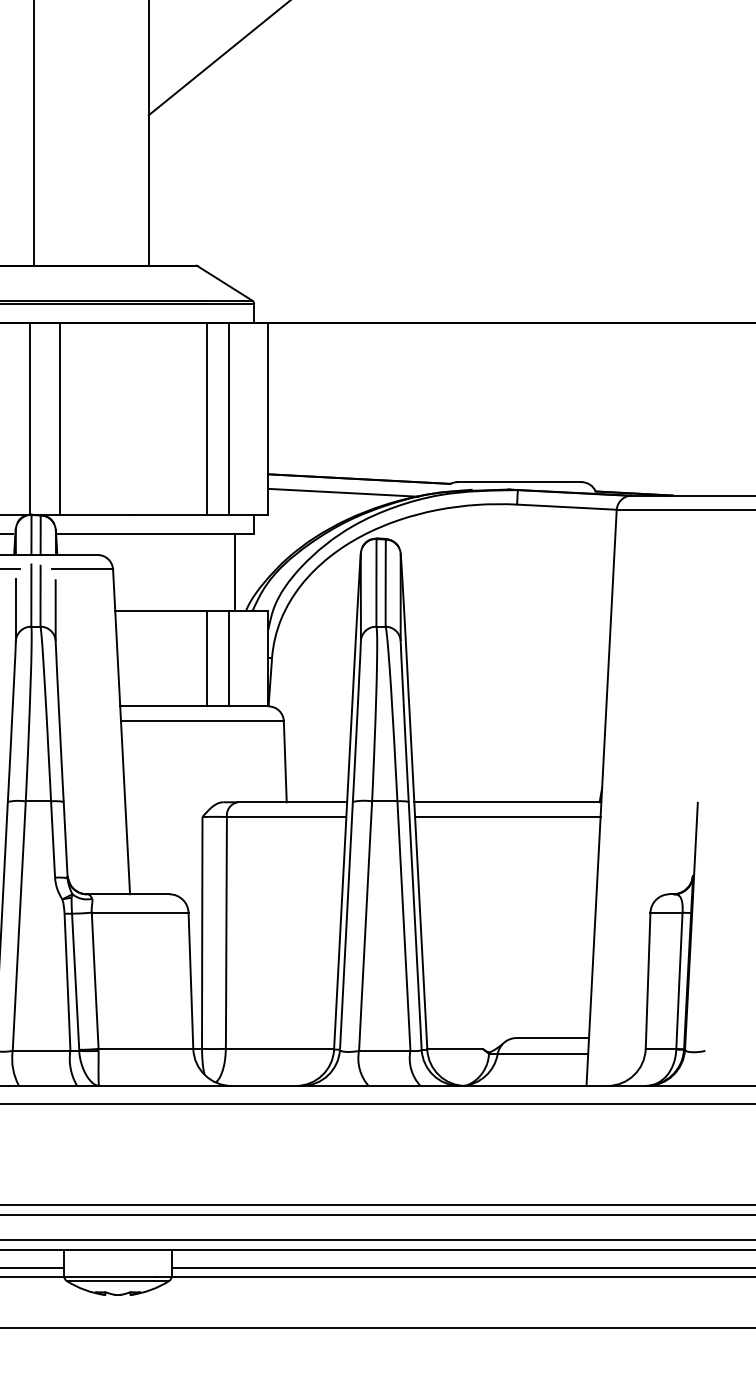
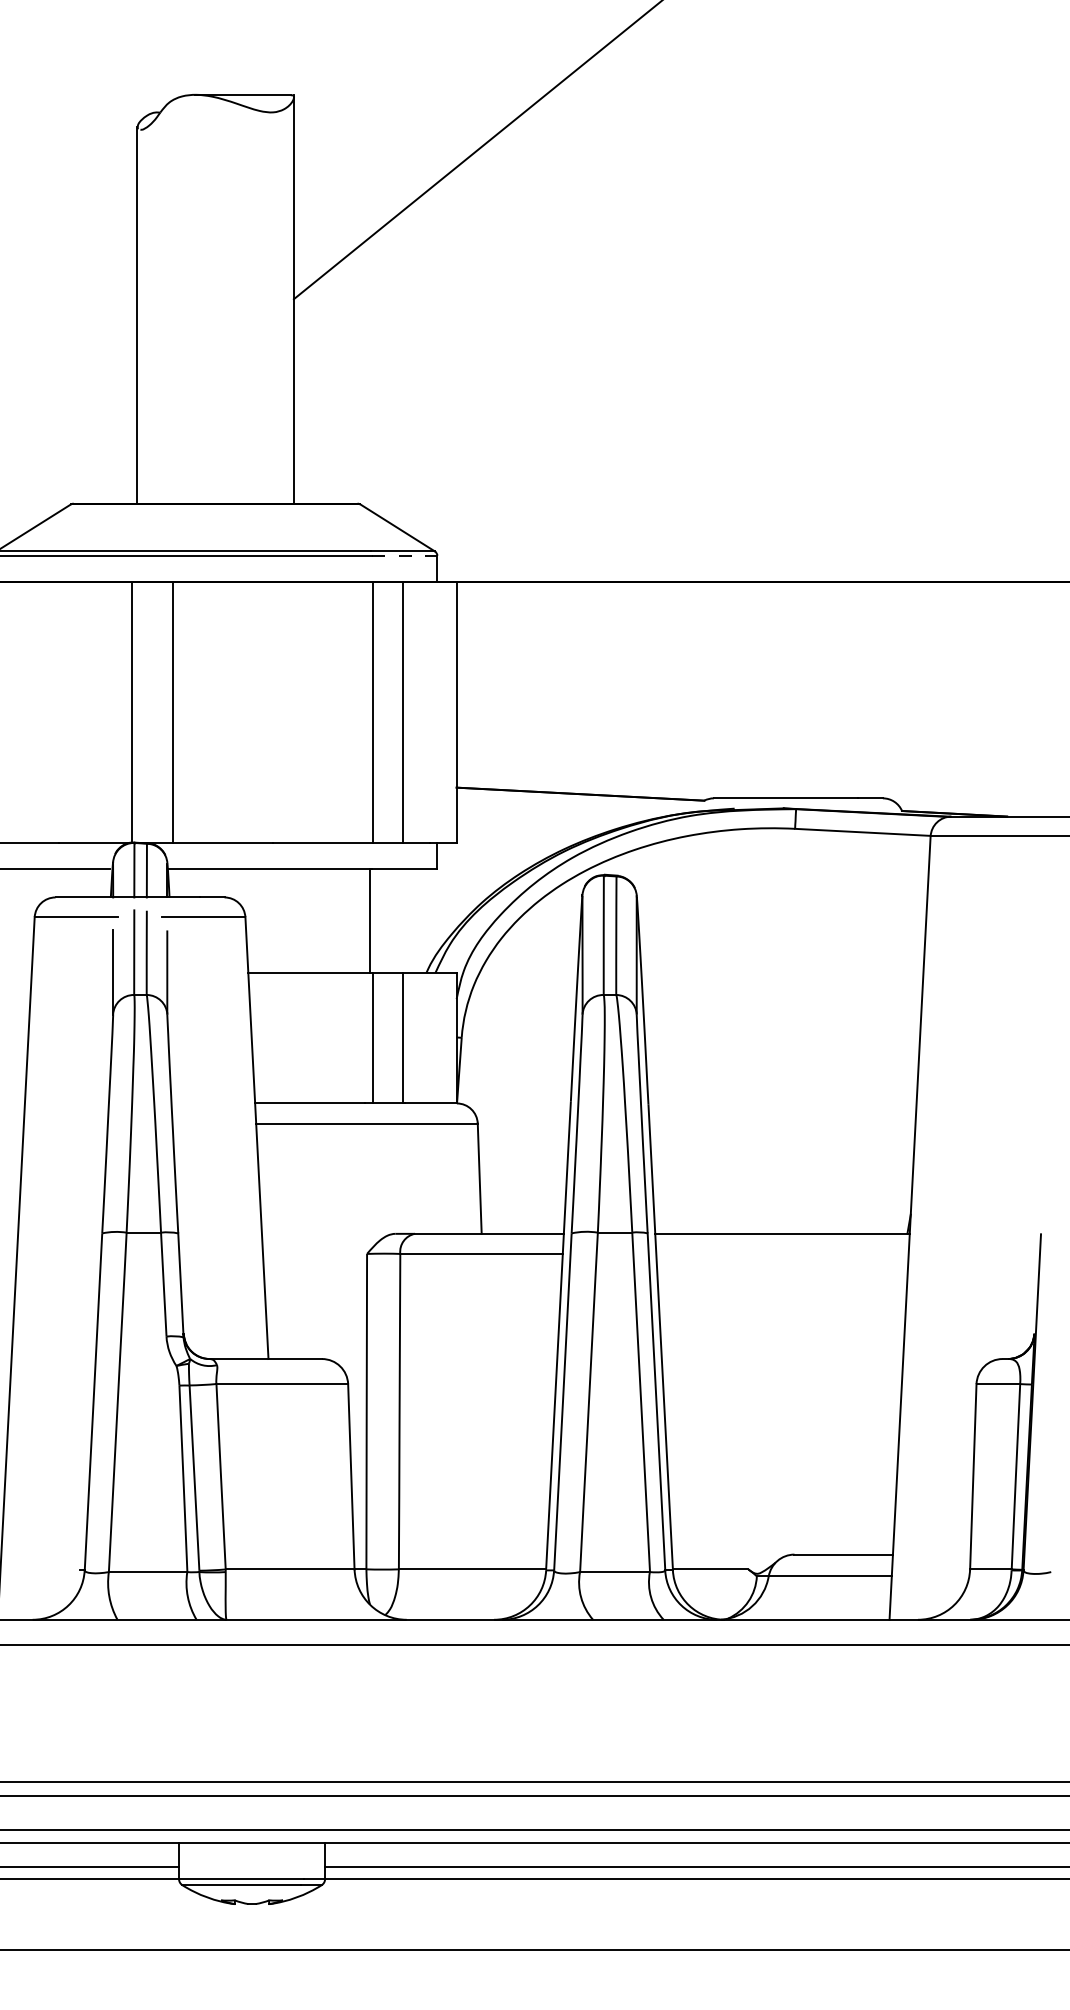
line: (230, 303) -> (405, 555), solid -> dashed
line: (343, 492) -> (558, 812), removed
line: (235, 571) -> (370, 920), moved
line: (507, 816) -> (782, 1253), removed

